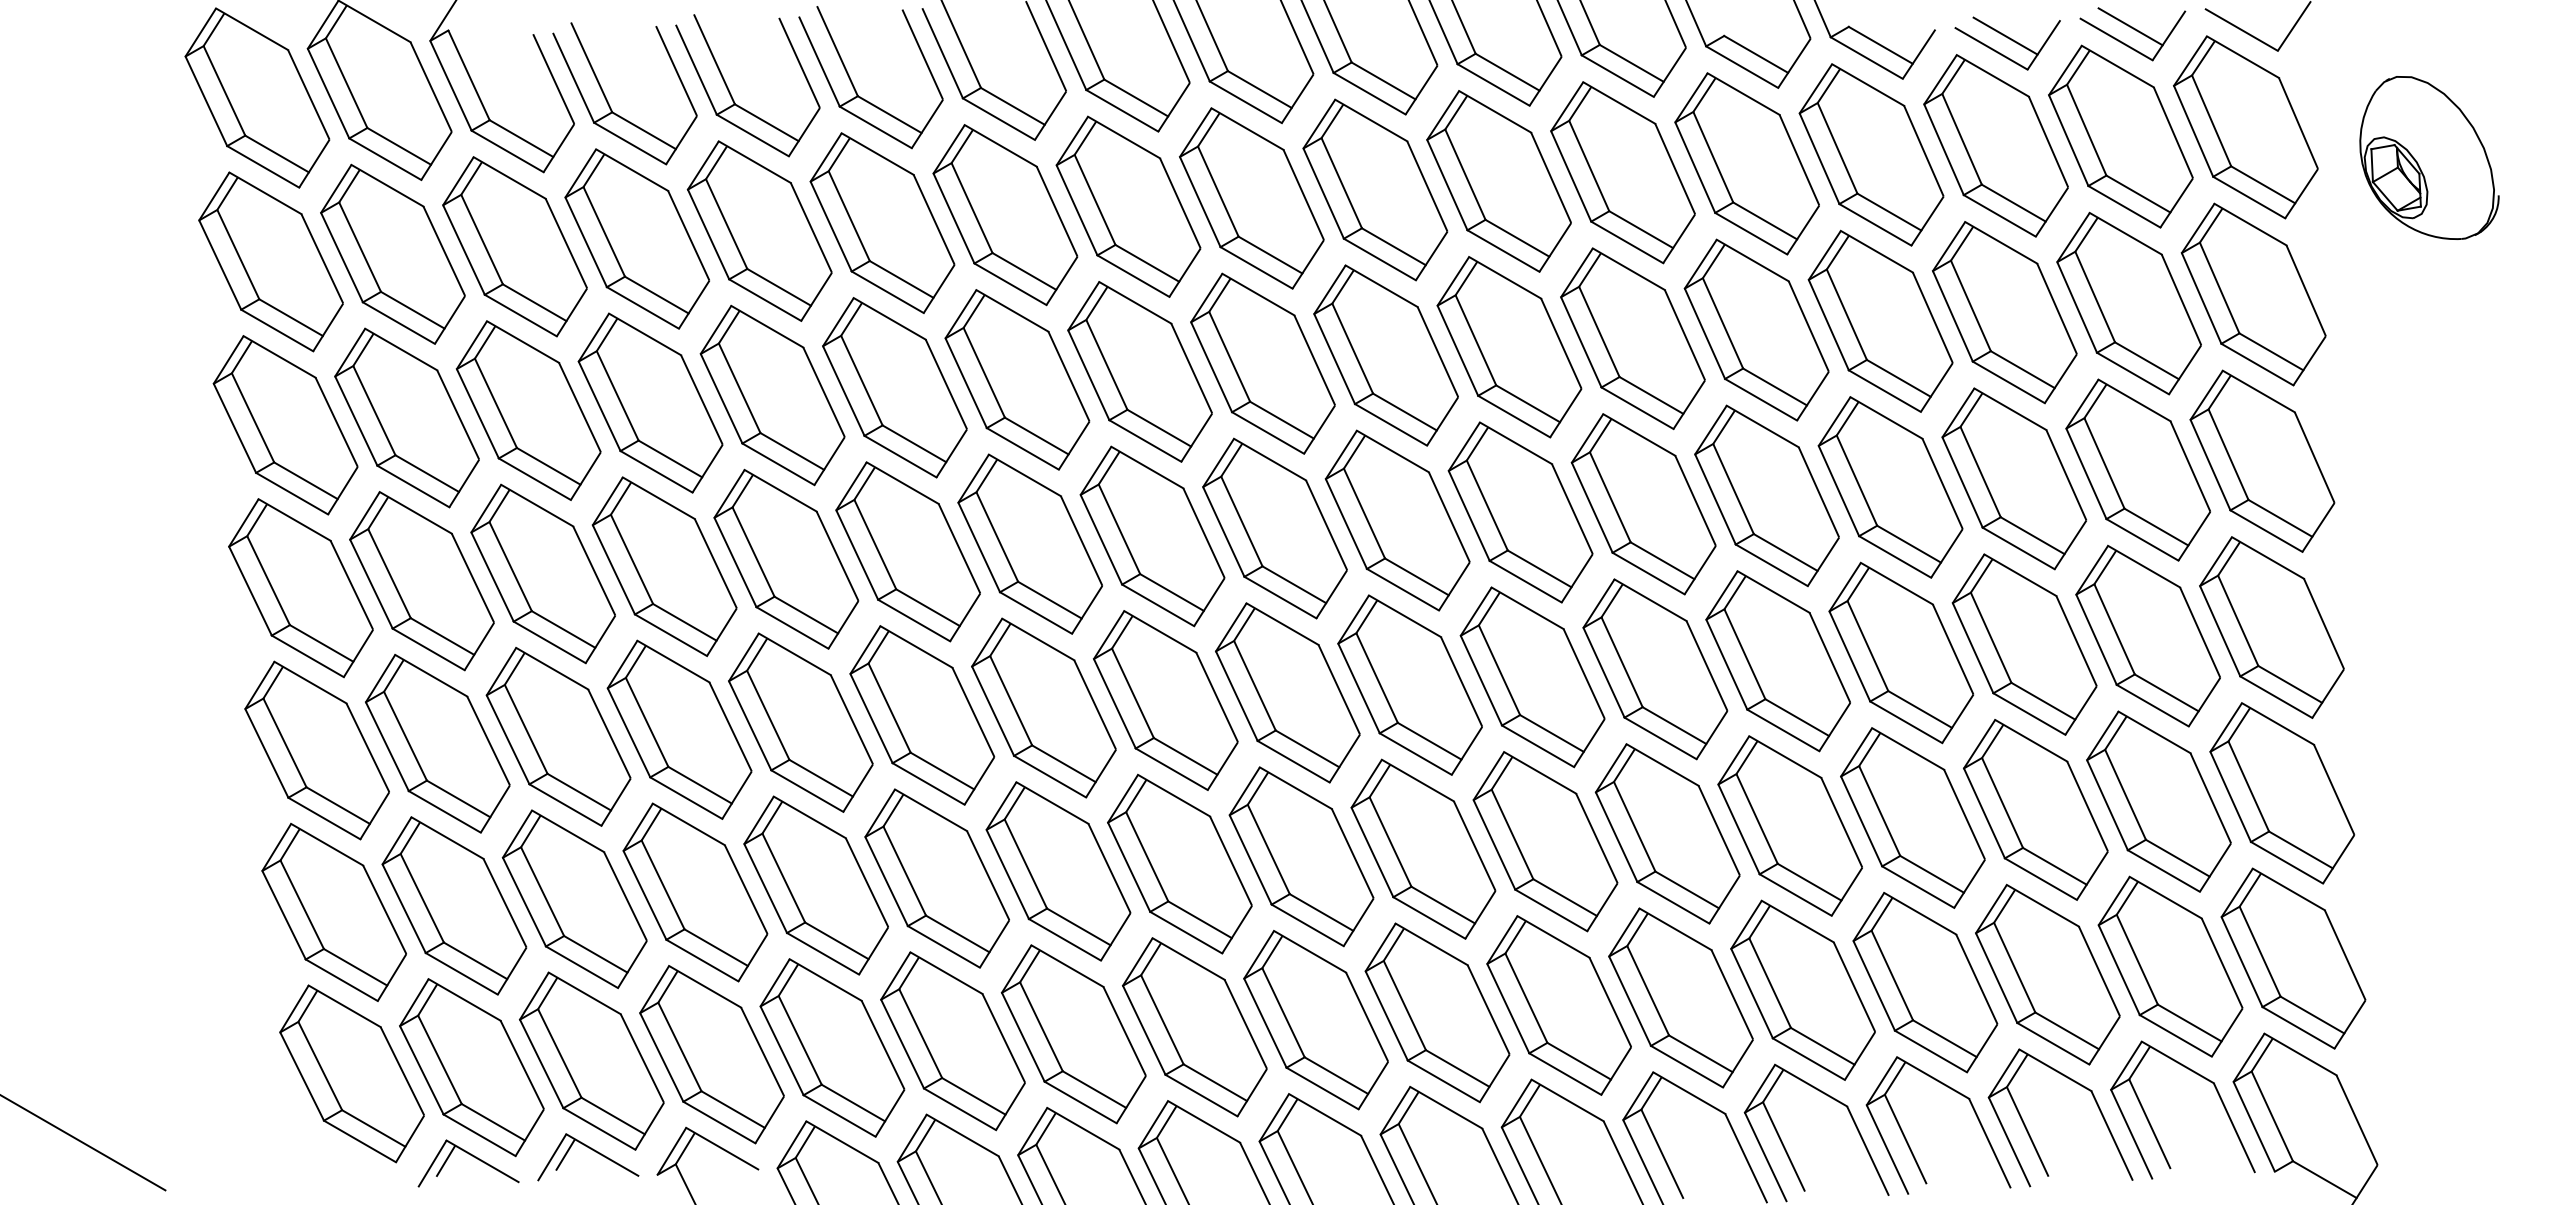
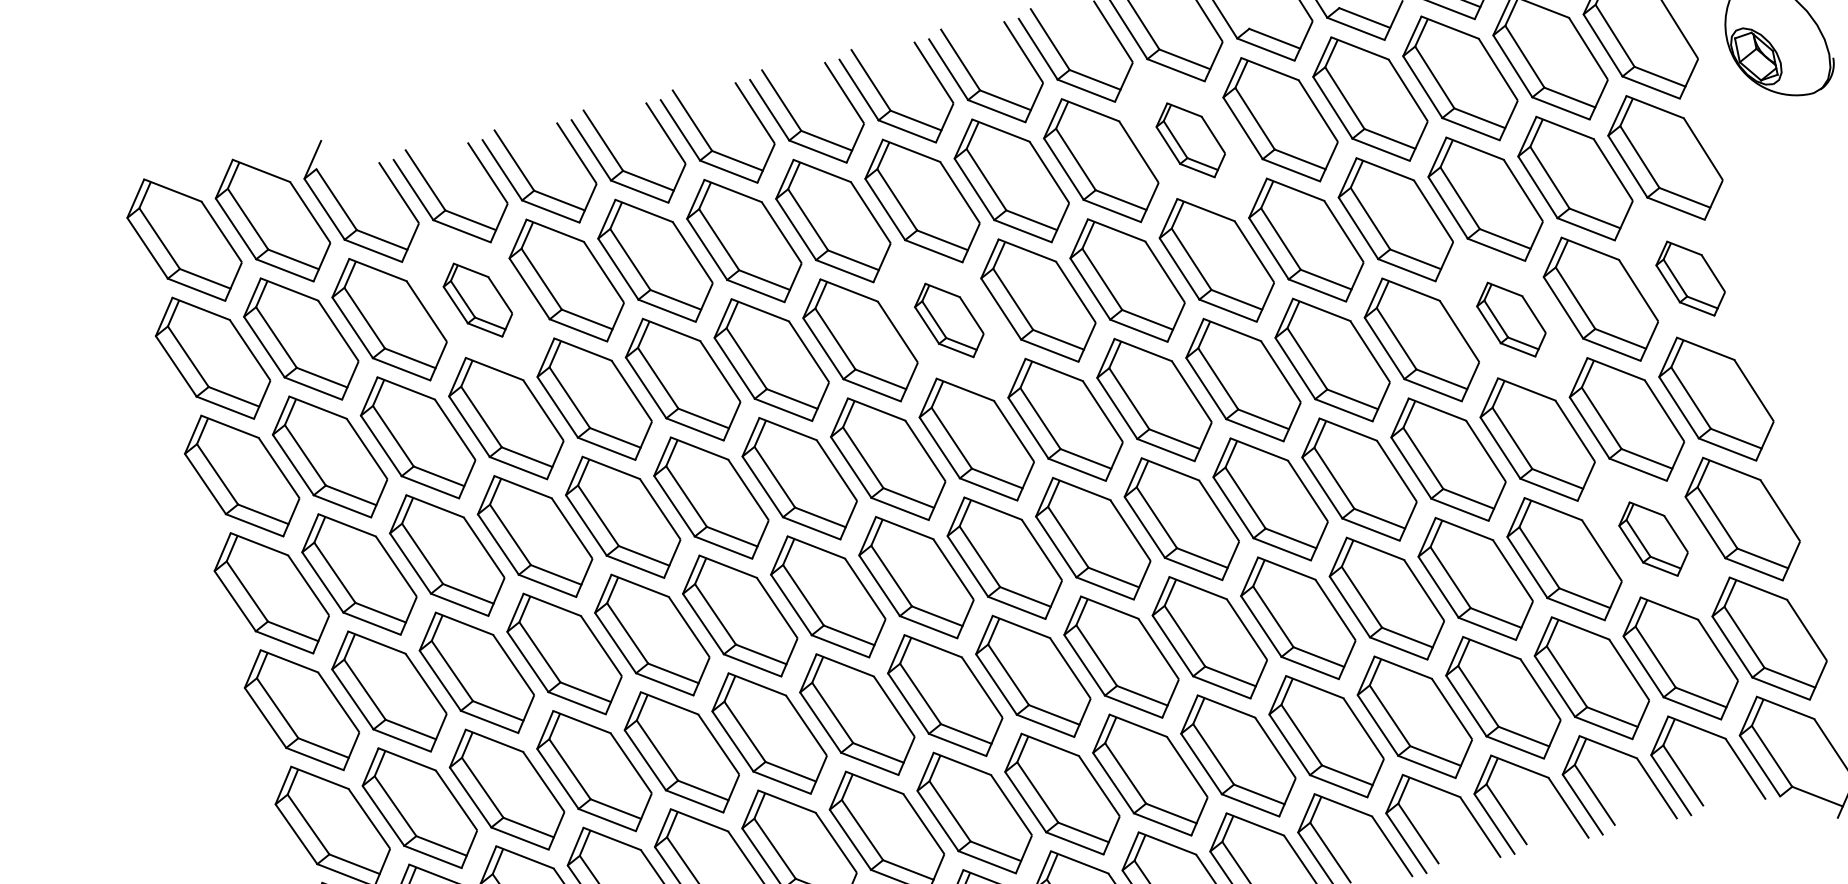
part: (1622, 172) -> (1190, 140), size x0.6
part: (636, 238) -> (477, 299), size x0.6
part: (1262, 363) -> (948, 320), size x0.6
part: (2262, 460) -> (1690, 278), size x0.6
part: (2014, 478) -> (1511, 319), size x0.6
part: (2158, 801) -> (1653, 539), size x0.6

